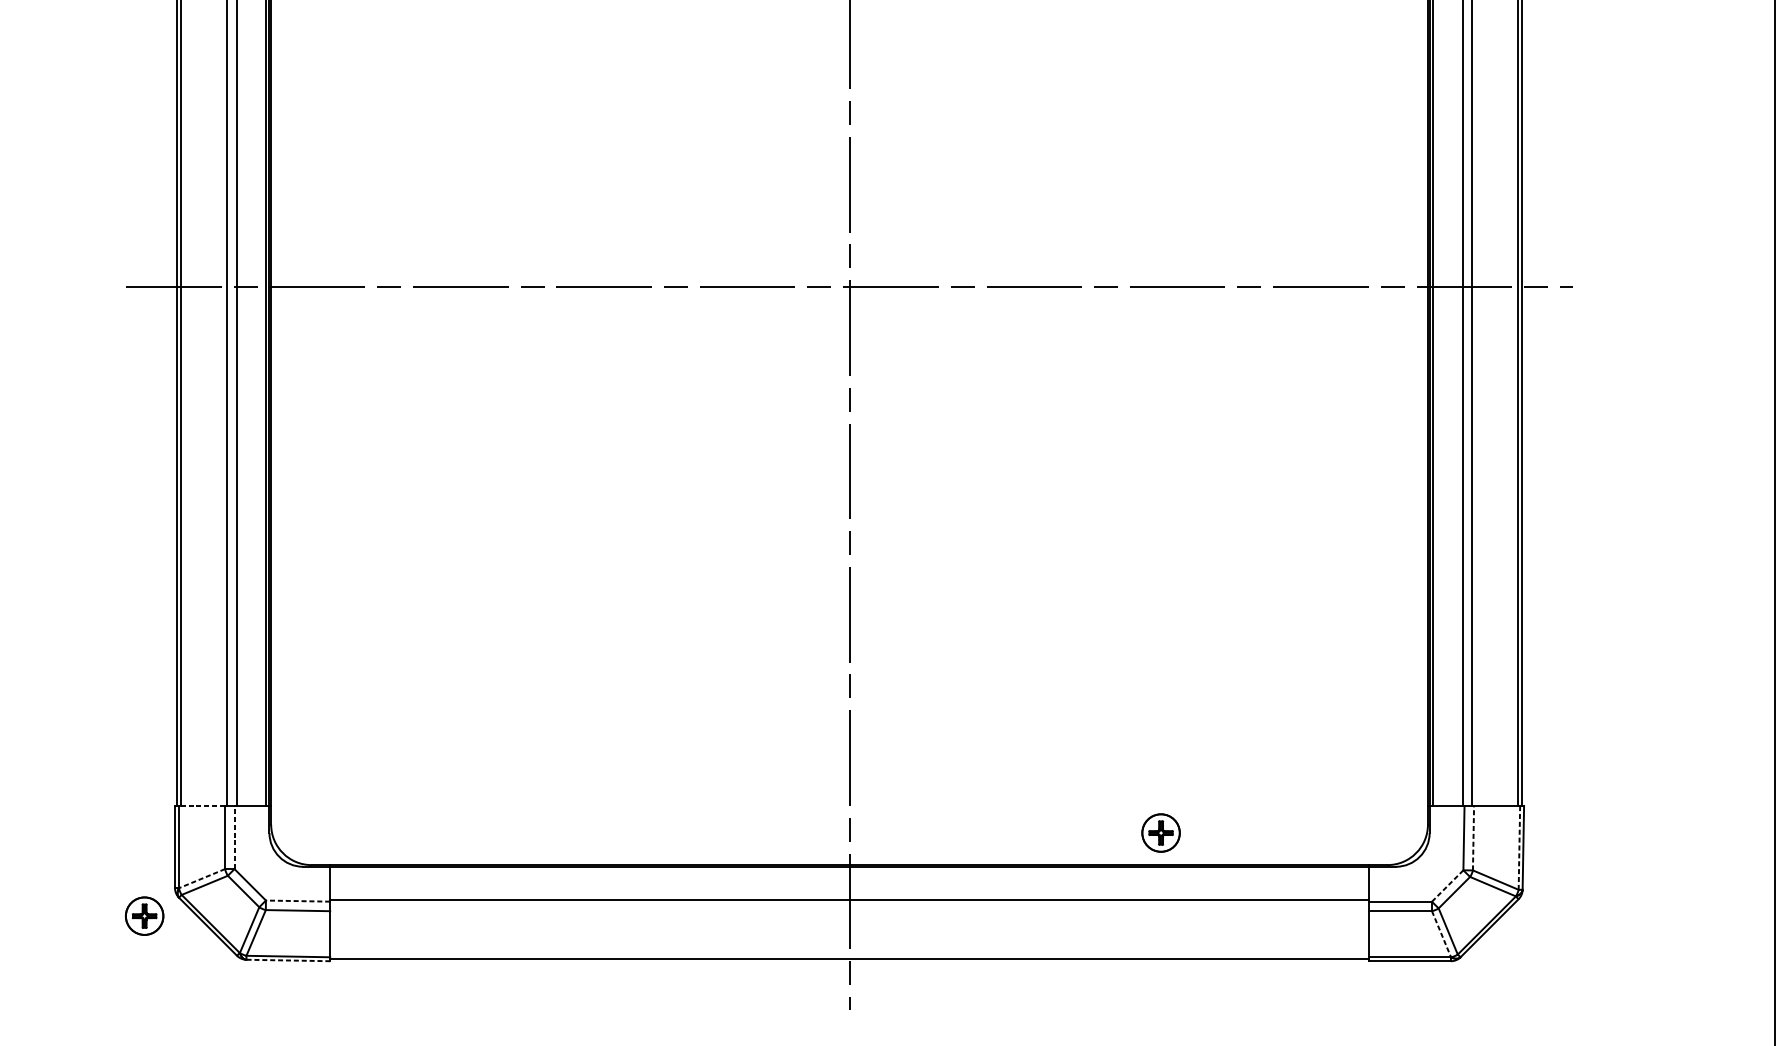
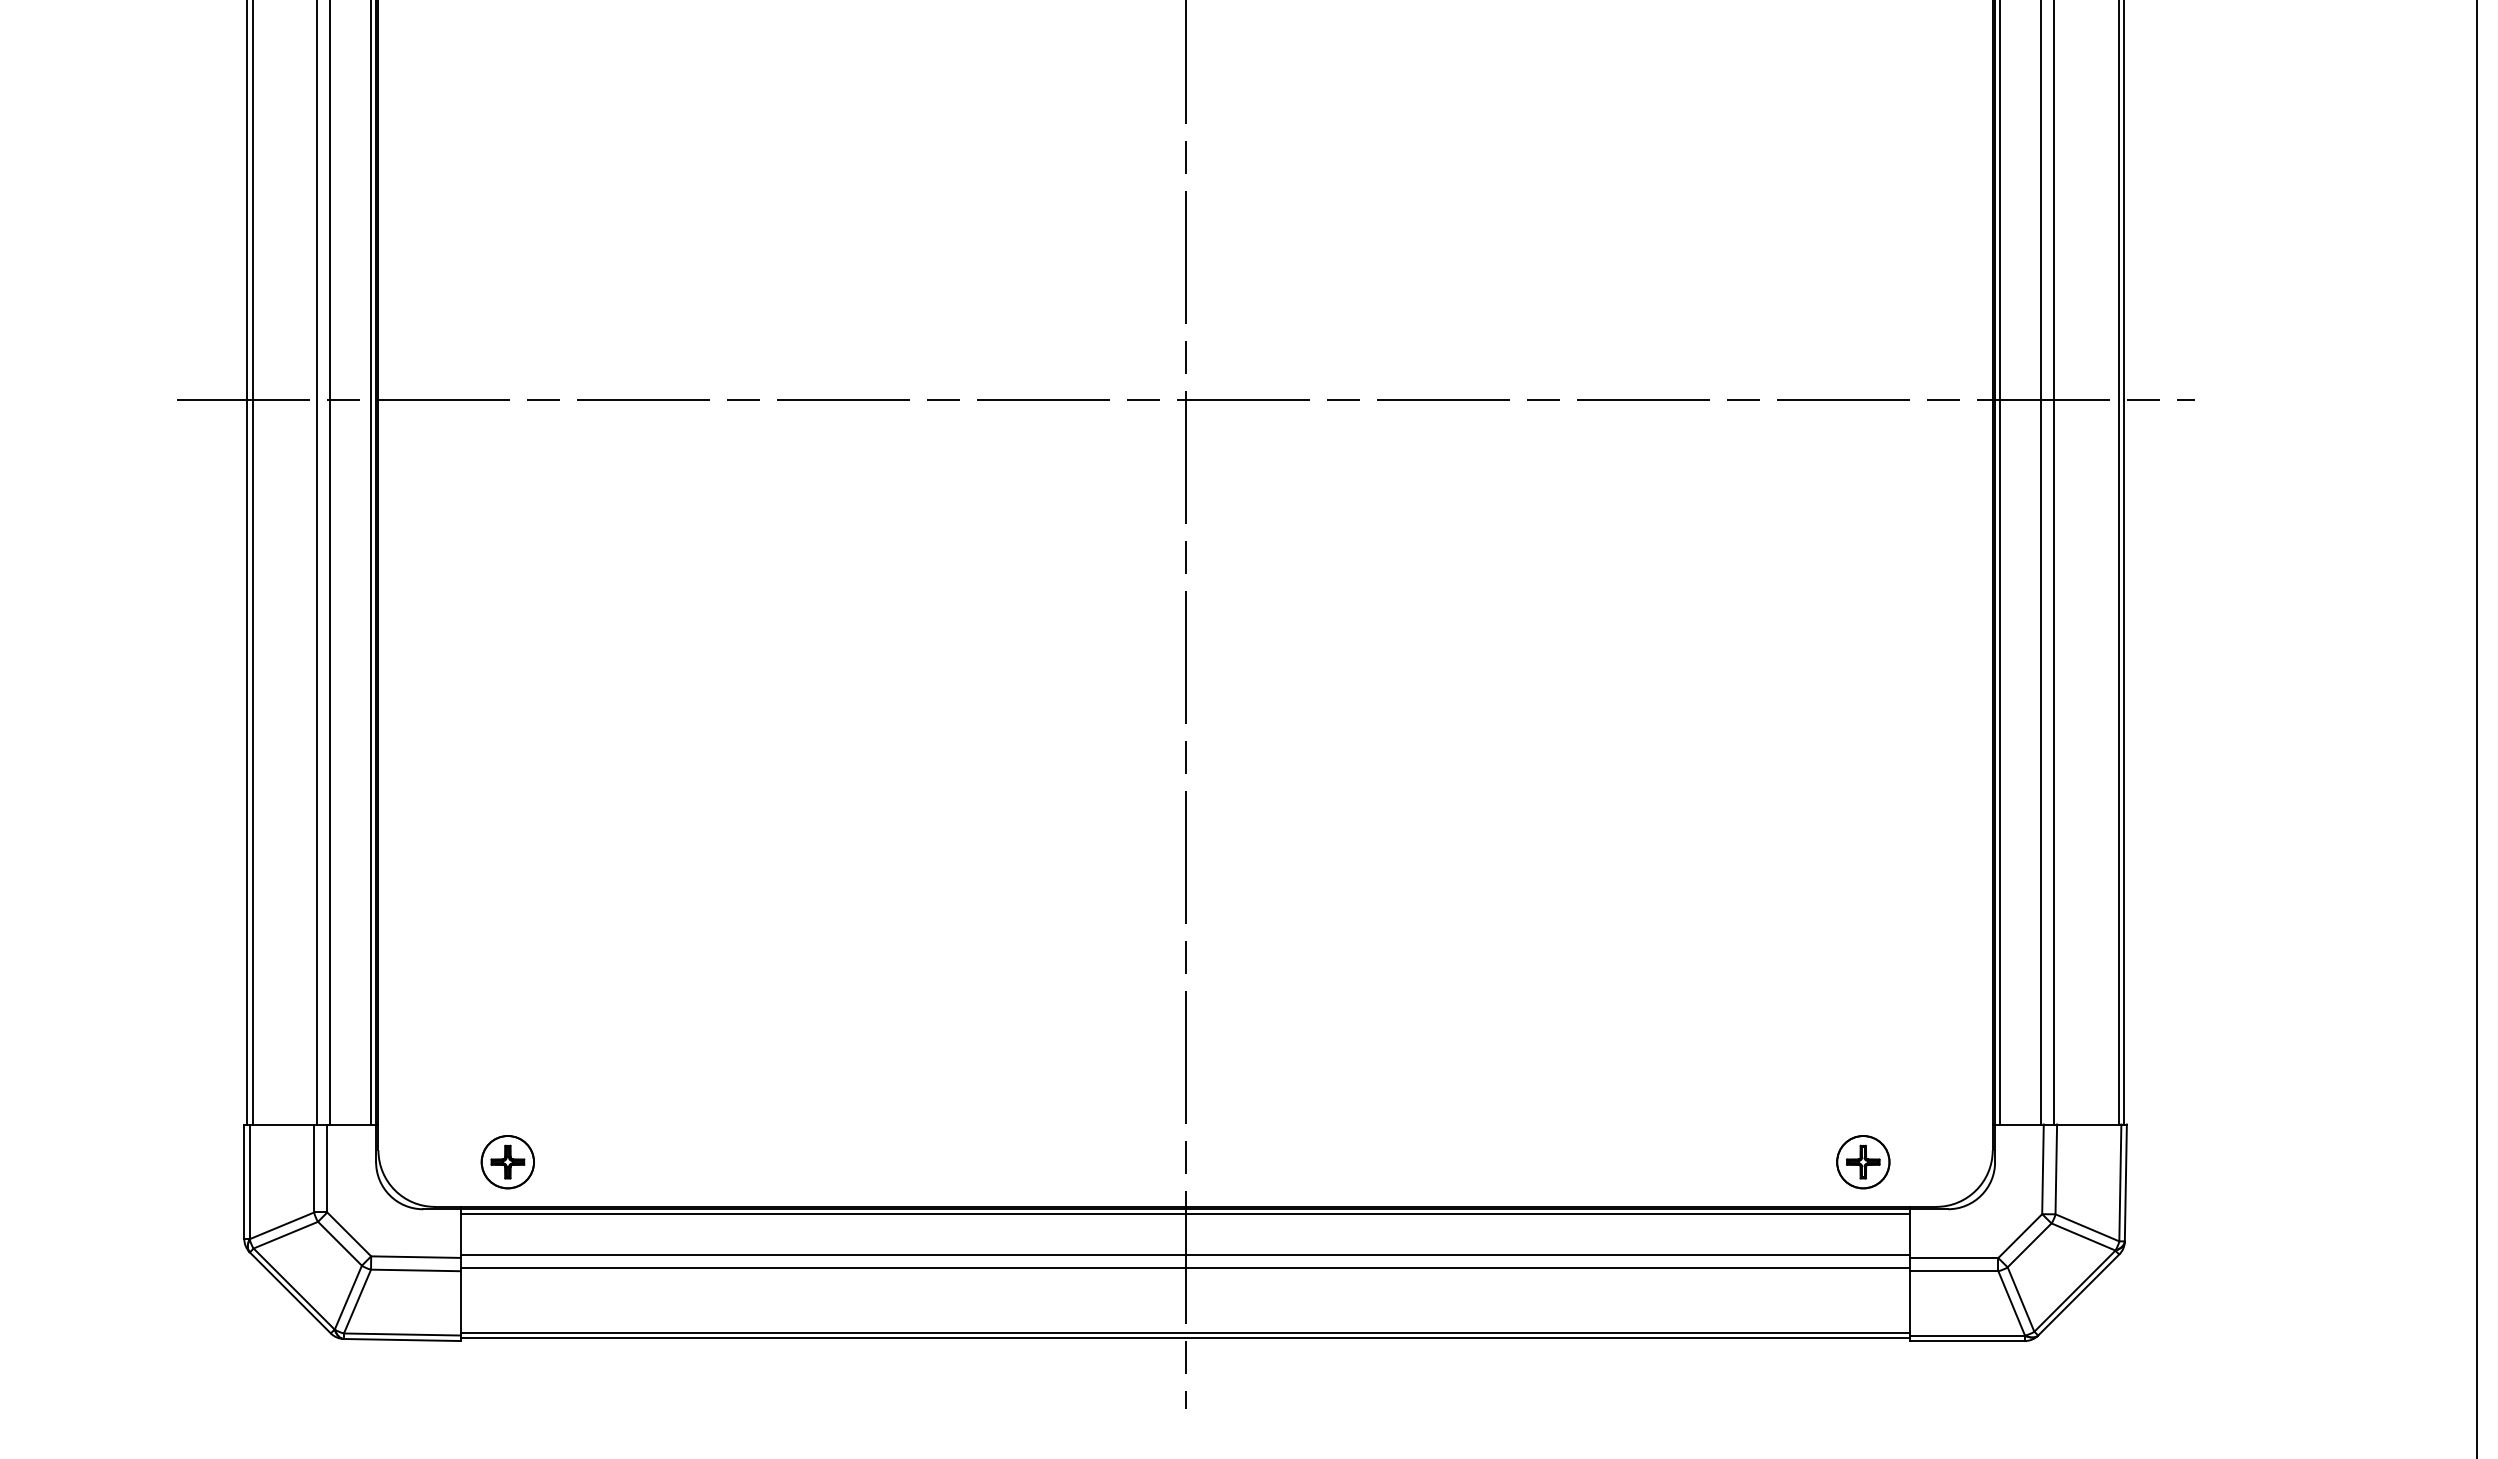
line: (201, 806) -> (281, 1124), dashed -> solid
part: (1161, 833) -> (1863, 1162), moved
line: (234, 837) -> (327, 1168), dashed -> solid
line: (1473, 838) -> (2056, 1169), dashed -> solid
line: (1519, 848) -> (2120, 1183), dashed -> solid
line: (849, 869) -> (1185, 1213), added
line: (202, 878) -> (282, 1225), dashed -> solid
line: (1447, 886) -> (2019, 1236), dashed -> solid
line: (298, 901) -> (416, 1257), dashed -> solid
line: (849, 909) -> (1185, 1268), added
part: (144, 916) -> (507, 1162), moved
line: (1441, 934) -> (2011, 1303), dashed -> solid
line: (849, 955) -> (1185, 1332), added
line: (288, 960) -> (402, 1340), dashed -> solid

